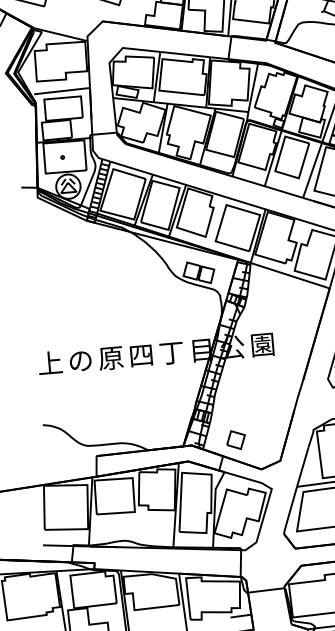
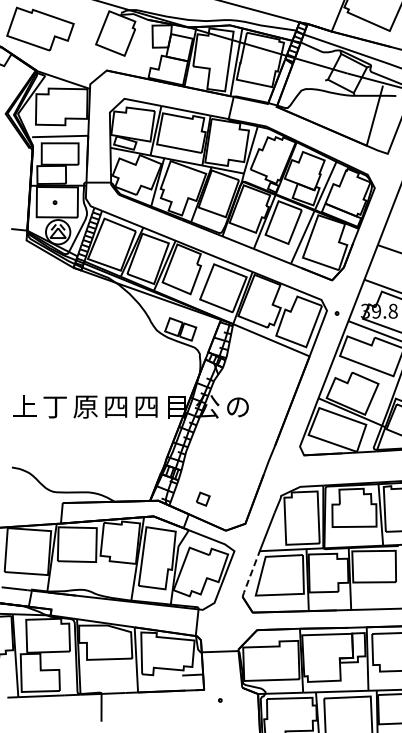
text: (263, 344) -> (238, 406), 園 -> の
text: (171, 353) -> (146, 407), 丁 -> 四
text: (80, 361) -> (54, 407), の -> 丁
part: (236, 439) -> (203, 498), size x0.7
line: (290, 510) -> (251, 574), solid -> dashed

